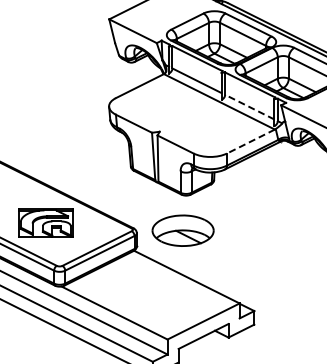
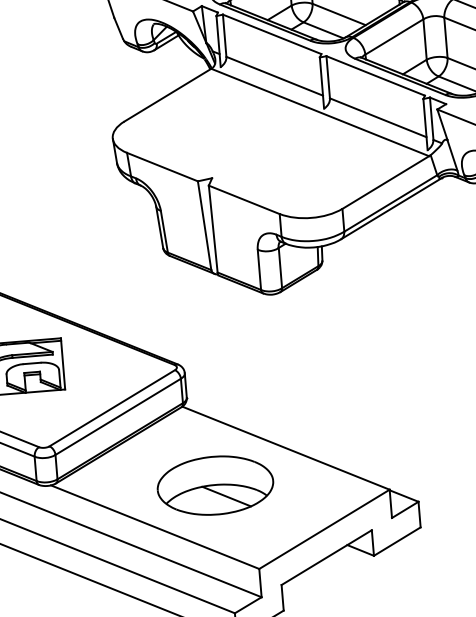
line: (249, 107) -> (377, 118), dashed -> solid
line: (250, 141) -> (384, 182), dashed -> solid
part: (182, 230) -> (214, 485), moved

